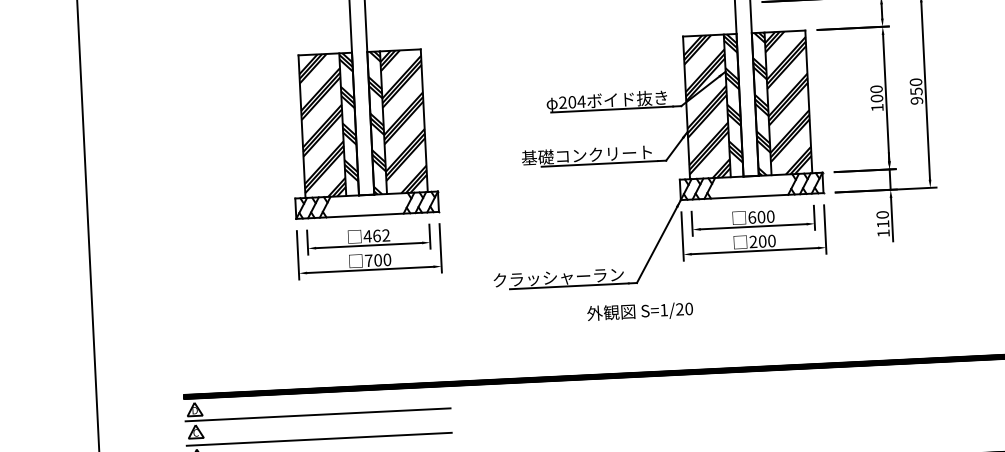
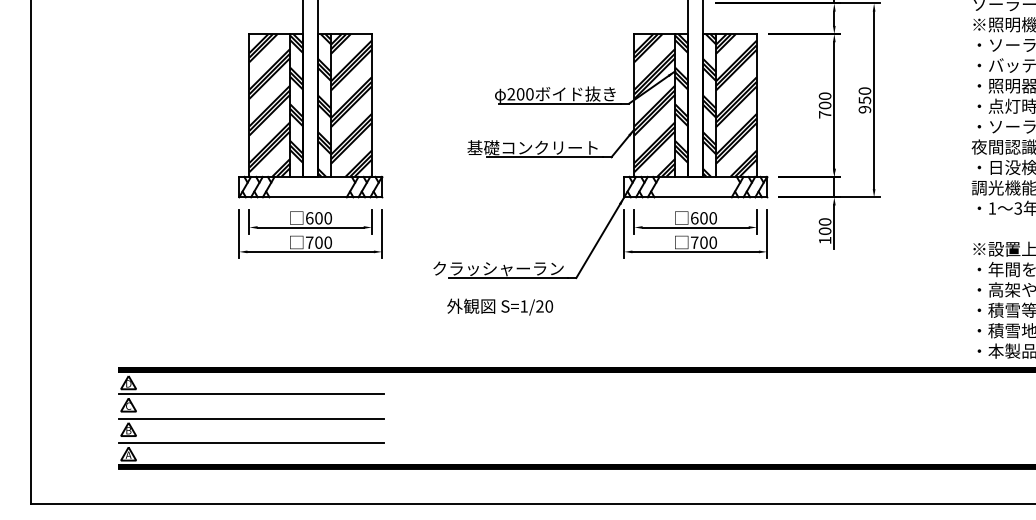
text: (581, 102) -> (529, 94), 204 -> 200
text: (877, 107) -> (825, 114), 100 -> 700
text: (882, 223) -> (824, 230), 110 -> 100
text: (376, 236) -> (318, 218), 462 -> 600
text: (753, 241) -> (694, 242), 200 -> 700
text: (640, 311) -> (500, 306), moved

